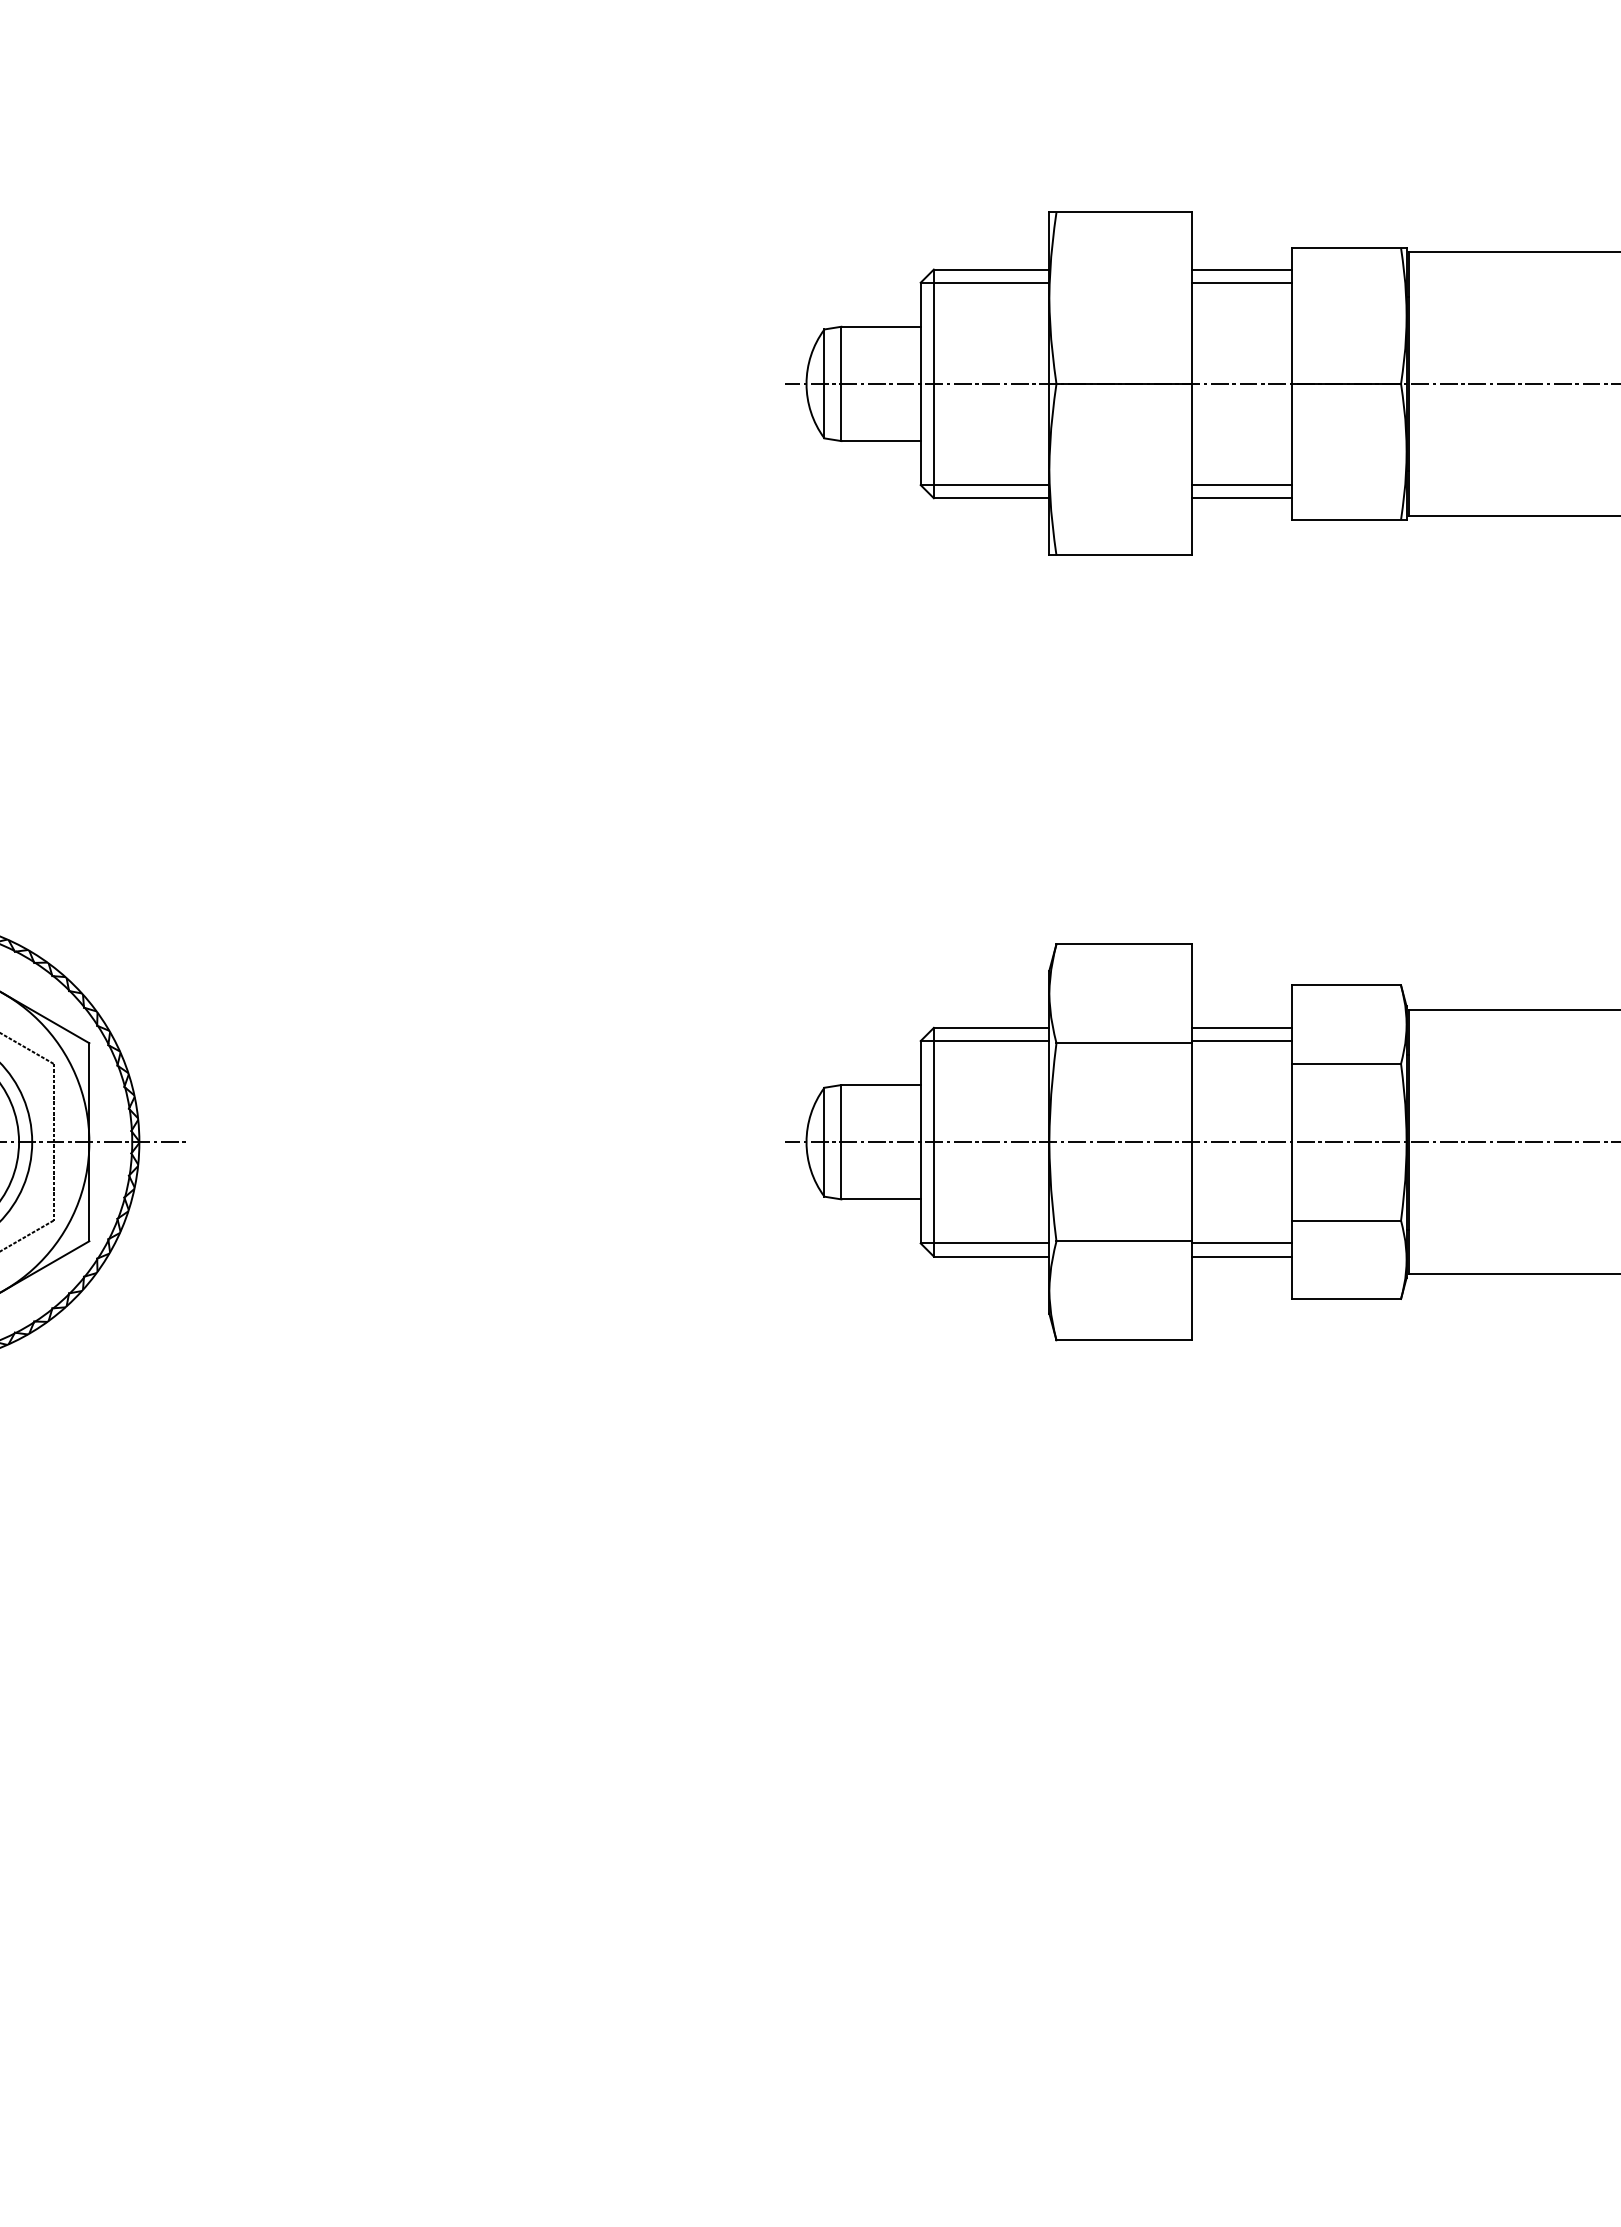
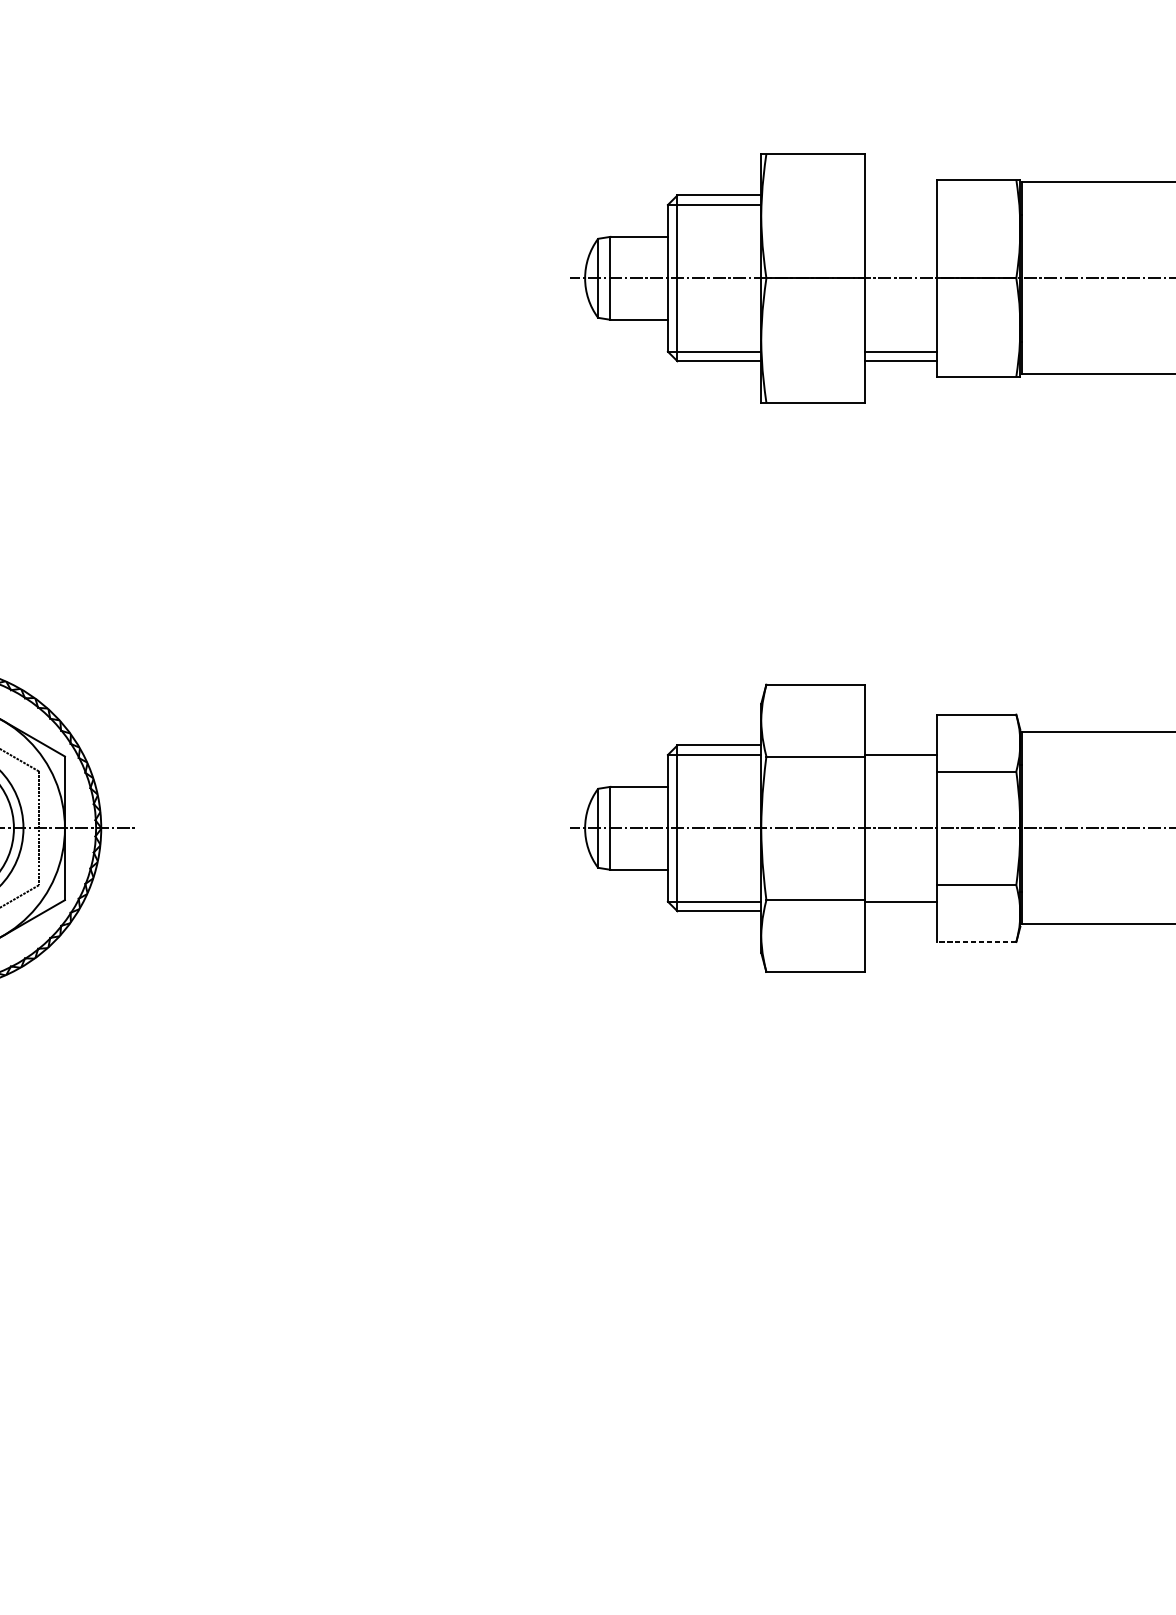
line: (1242, 269) -> (901, 195), removed
line: (1242, 282) -> (901, 204), removed
line: (1242, 1027) -> (901, 745), removed
line: (1242, 1256) -> (901, 911), removed
line: (1346, 1299) -> (976, 942), solid -> dashed

